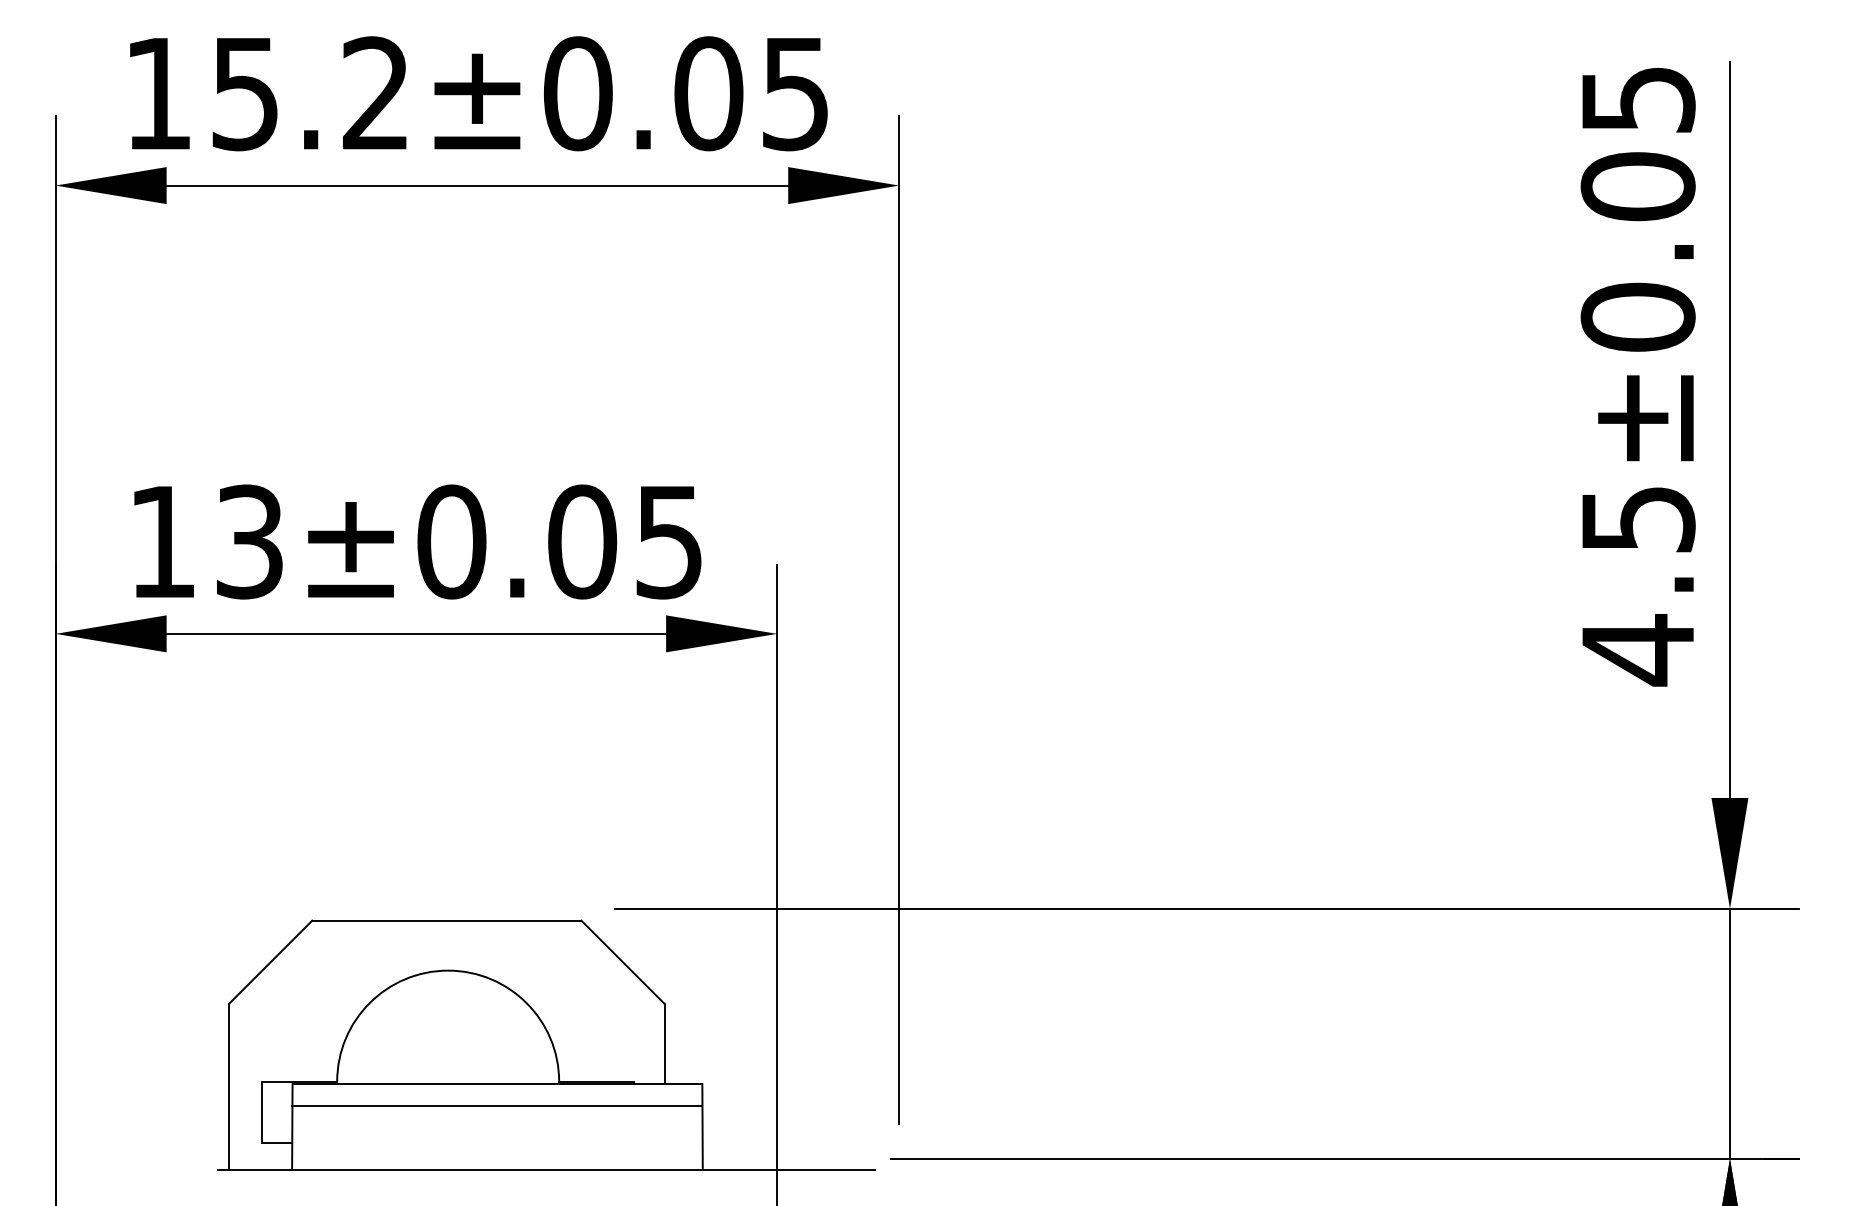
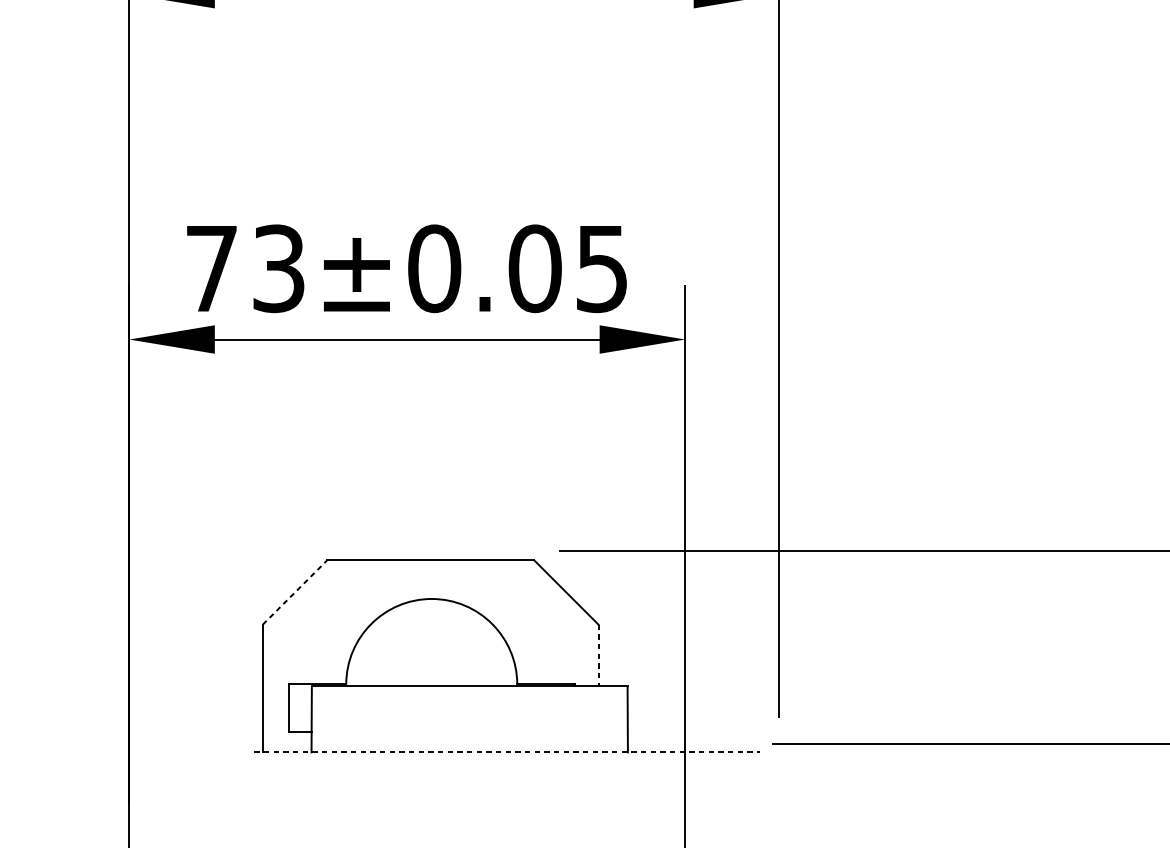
text: (162, 541) -> (211, 268), 13±0.05 -> 73±0.05
line: (270, 962) -> (294, 592), solid -> dashed
line: (664, 1044) -> (598, 655), solid -> dashed
line: (497, 1106) -> (469, 703), removed
line: (546, 1169) -> (507, 752), solid -> dashed

